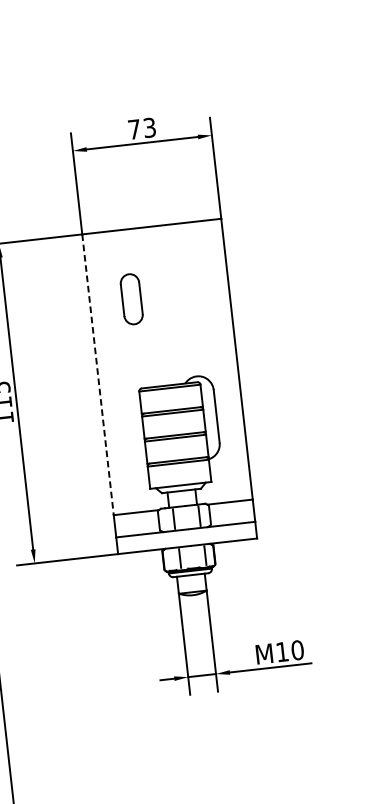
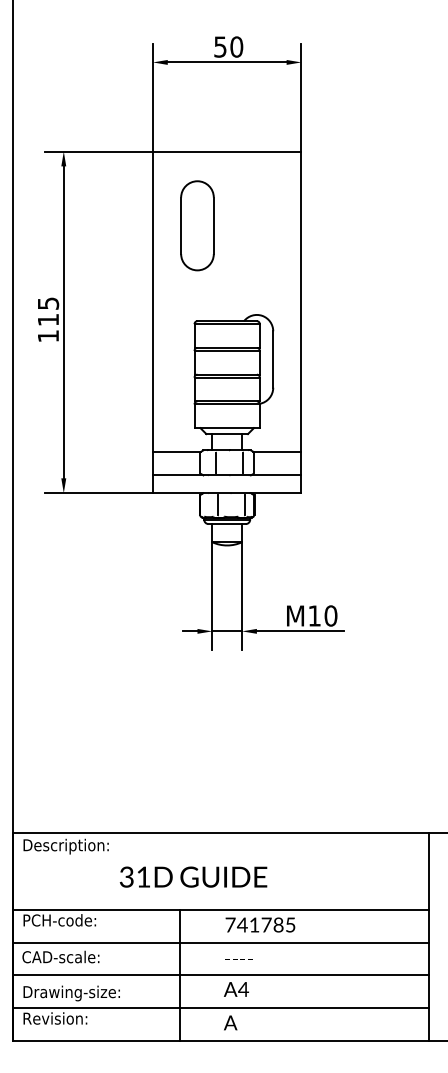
text: (141, 128) -> (228, 46), 73 -> 50
part: (131, 298) -> (197, 225), size x1.67
line: (97, 375) -> (152, 302), dashed -> solid

